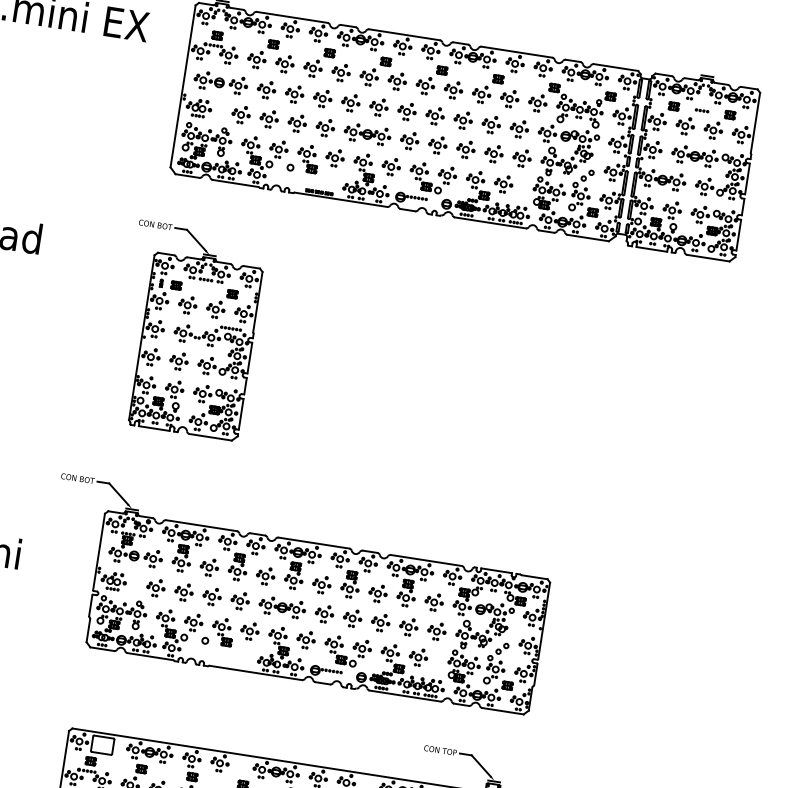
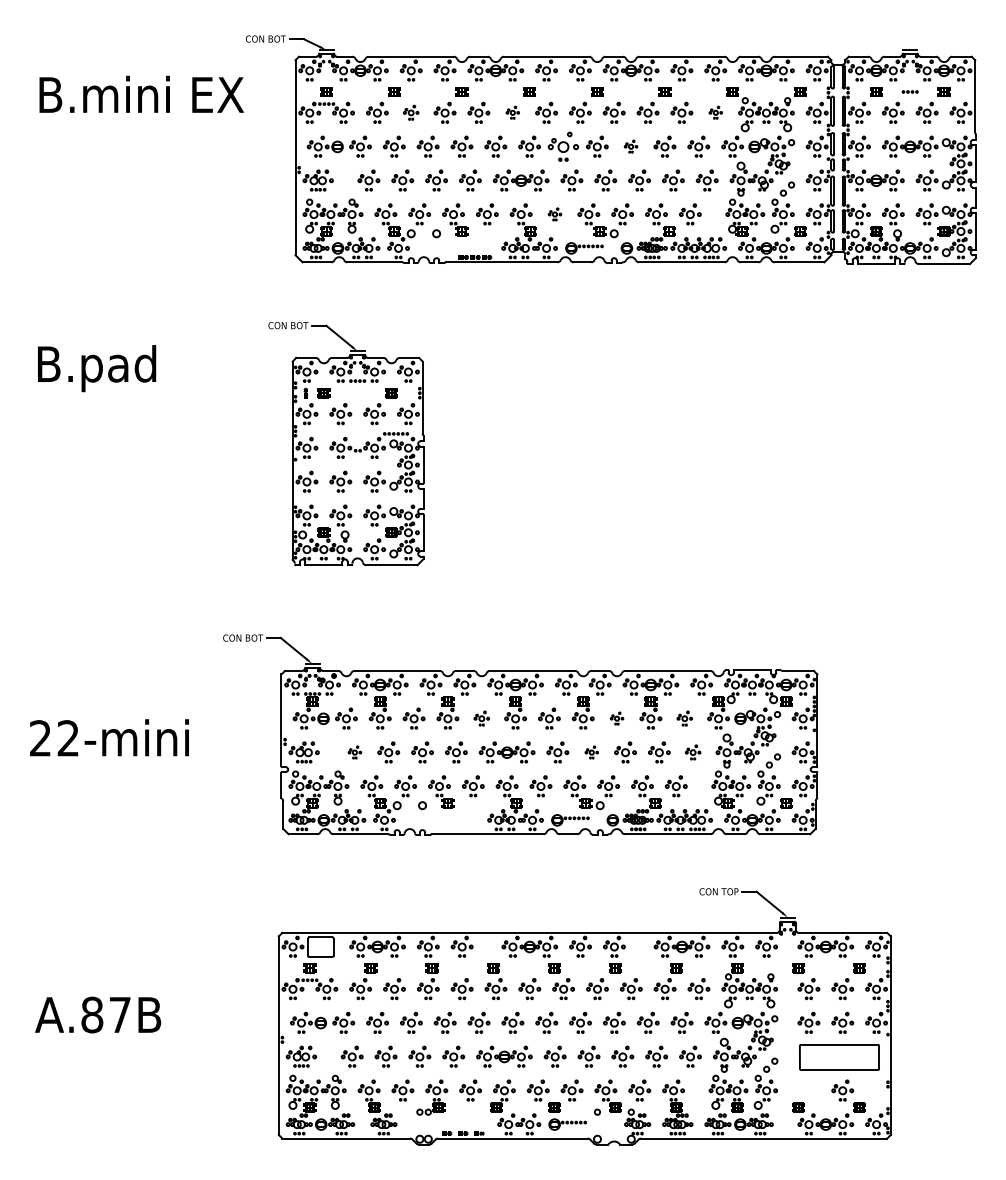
part: (284, 63) -> (410, 112), size x0.7
part: (369, 76) -> (512, 112), size x0.6
part: (537, 102) -> (715, 112), size x0.6
part: (407, 111) -> (563, 146), size x1.4
part: (462, 120) -> (630, 146), size x0.6
part: (390, 166) -> (554, 214), size x0.6
part: (265, 576) -> (481, 718), size x0.7
part: (155, 587) -> (354, 752), size x0.6
part: (377, 593) -> (616, 718), size x0.6
part: (434, 602) -> (684, 718), size x0.7
part: (352, 618) -> (591, 752), size x0.6
part: (436, 631) -> (692, 752), size x0.7

